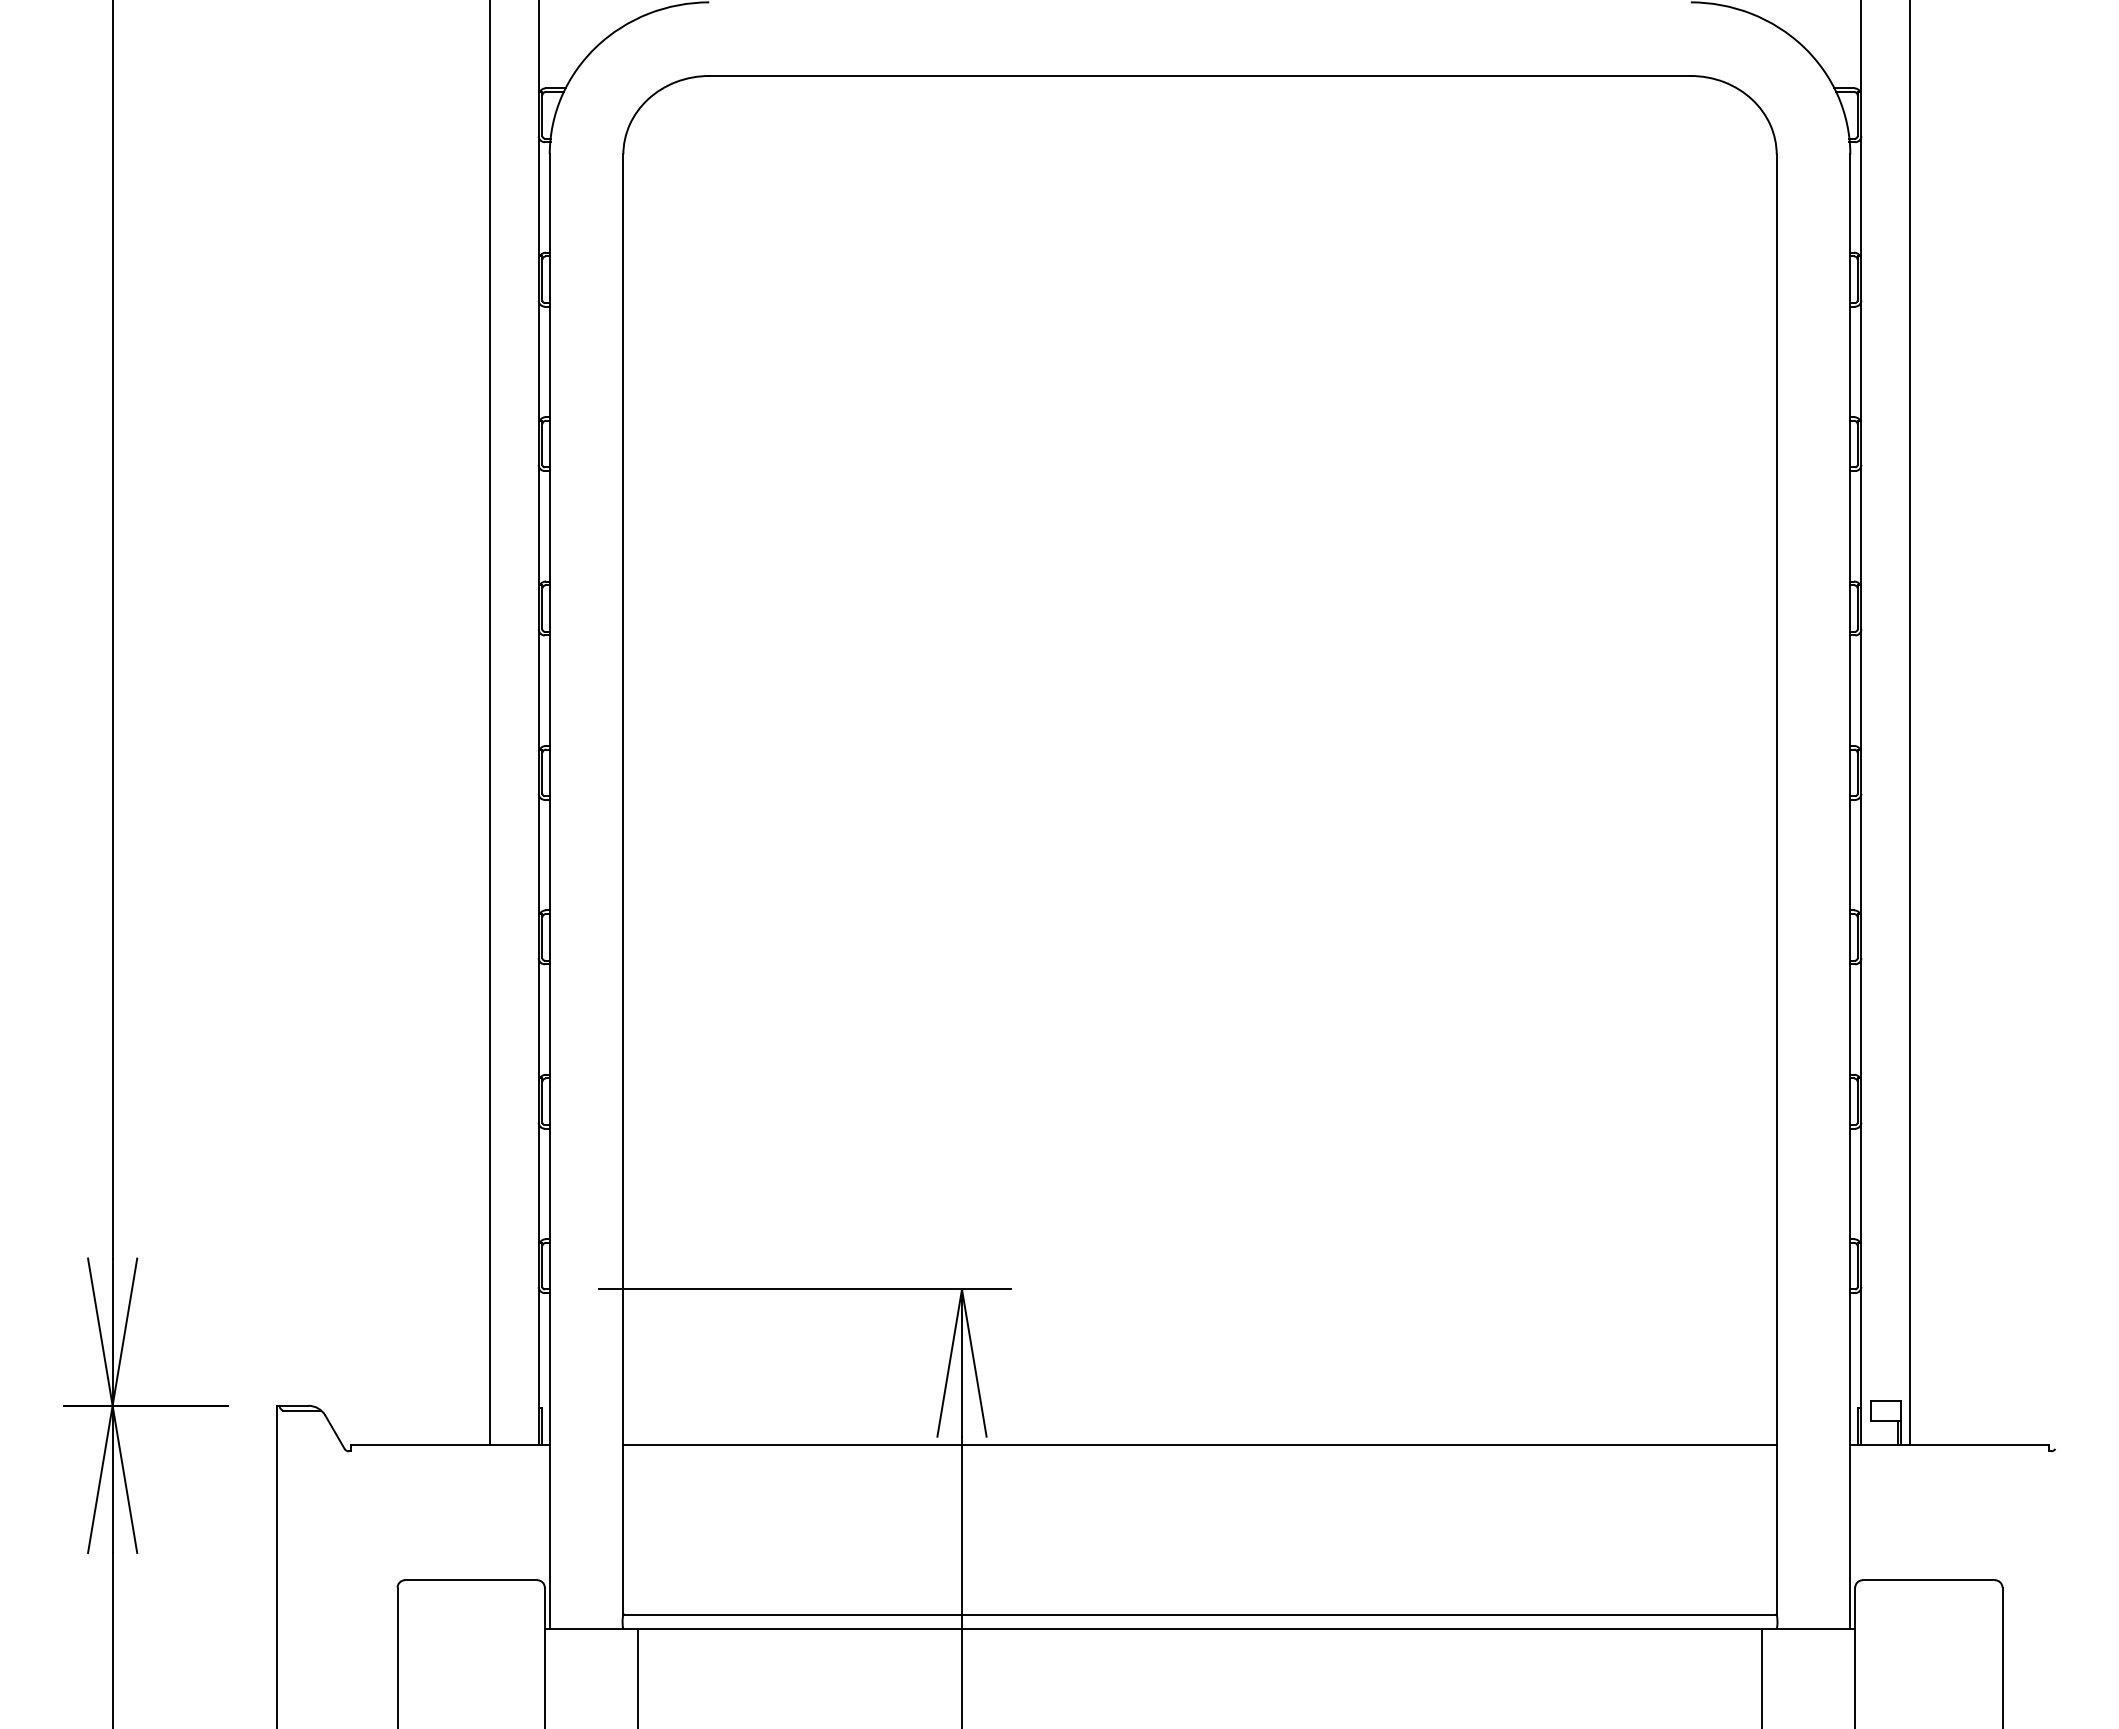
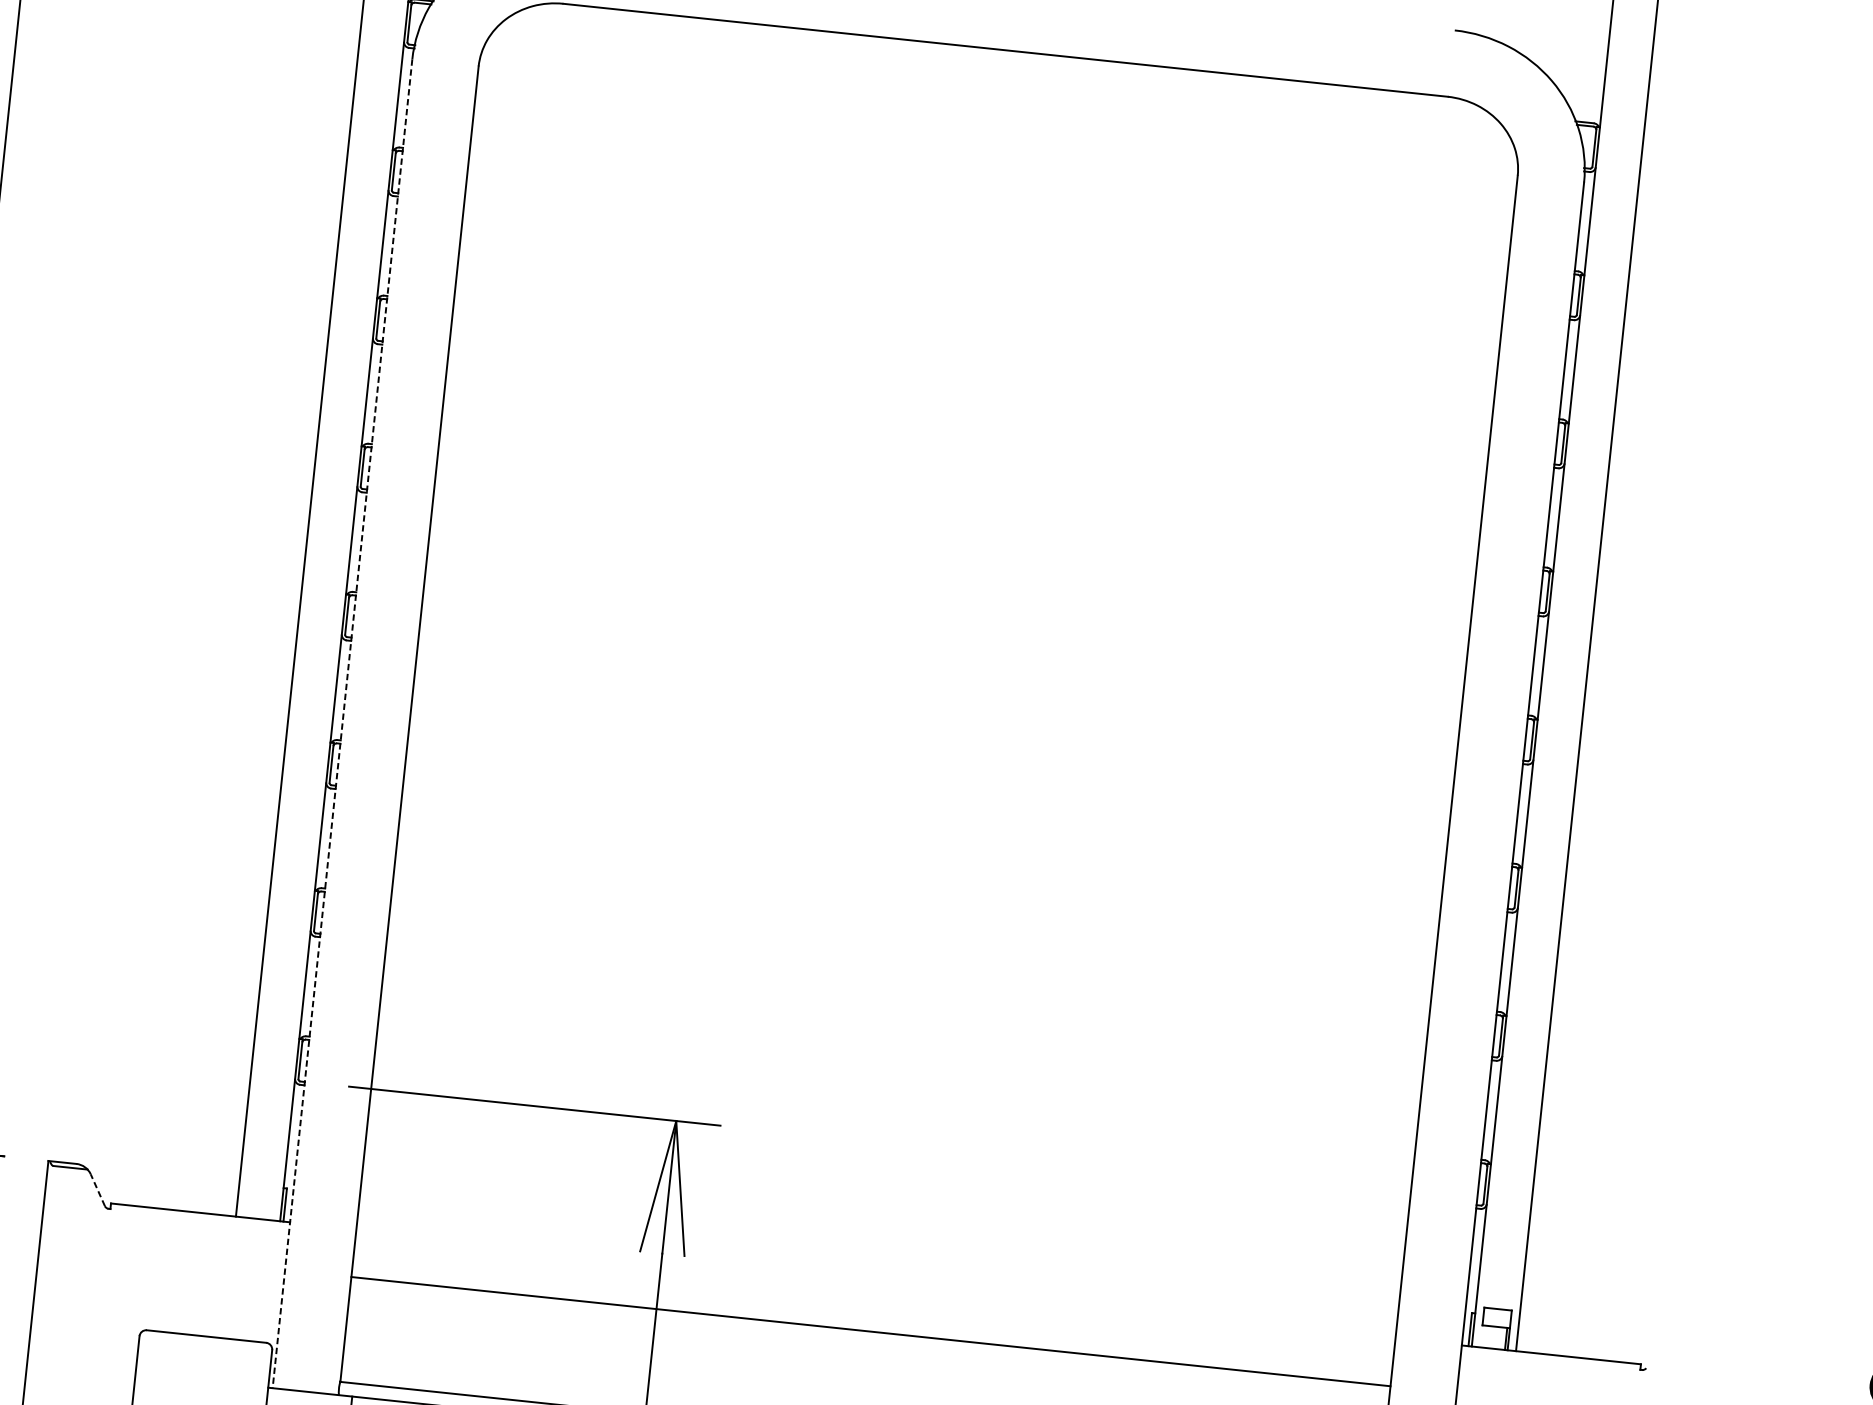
line: (549, 892) -> (342, 724), solid -> dashed
line: (334, 1431) -> (97, 1189), solid -> dashed
line: (1199, 1445) -> (870, 1331), moved

